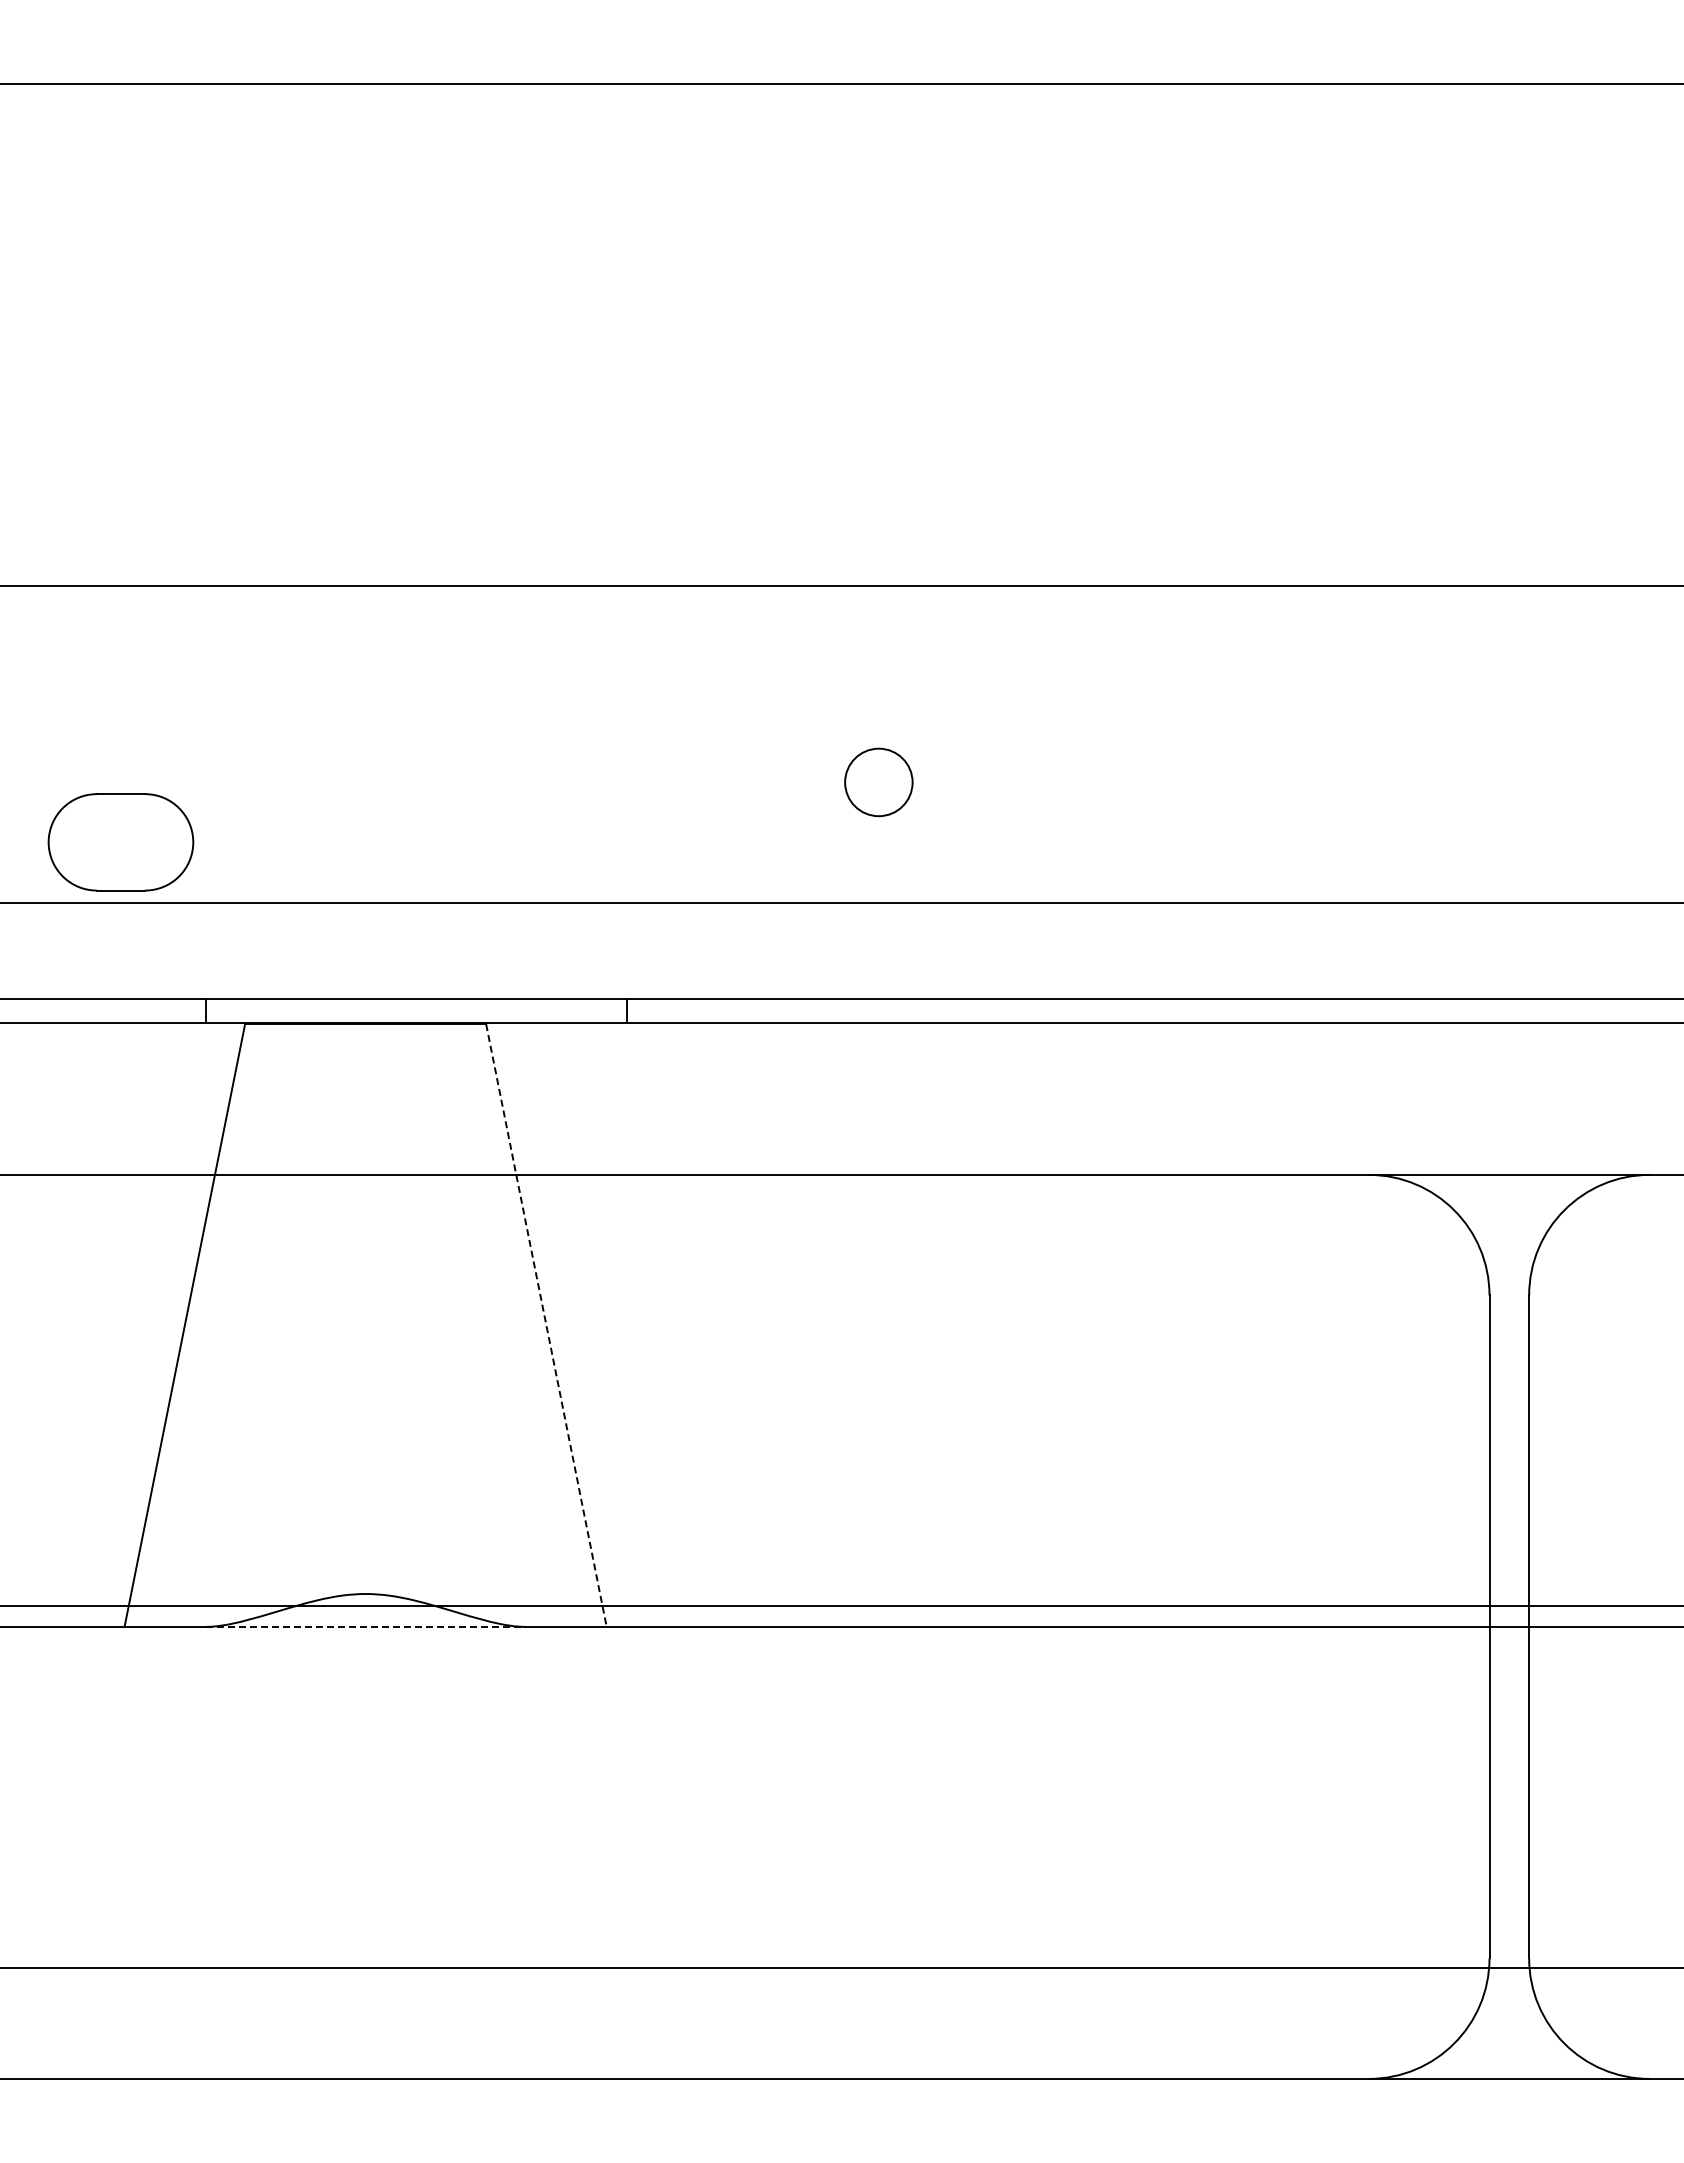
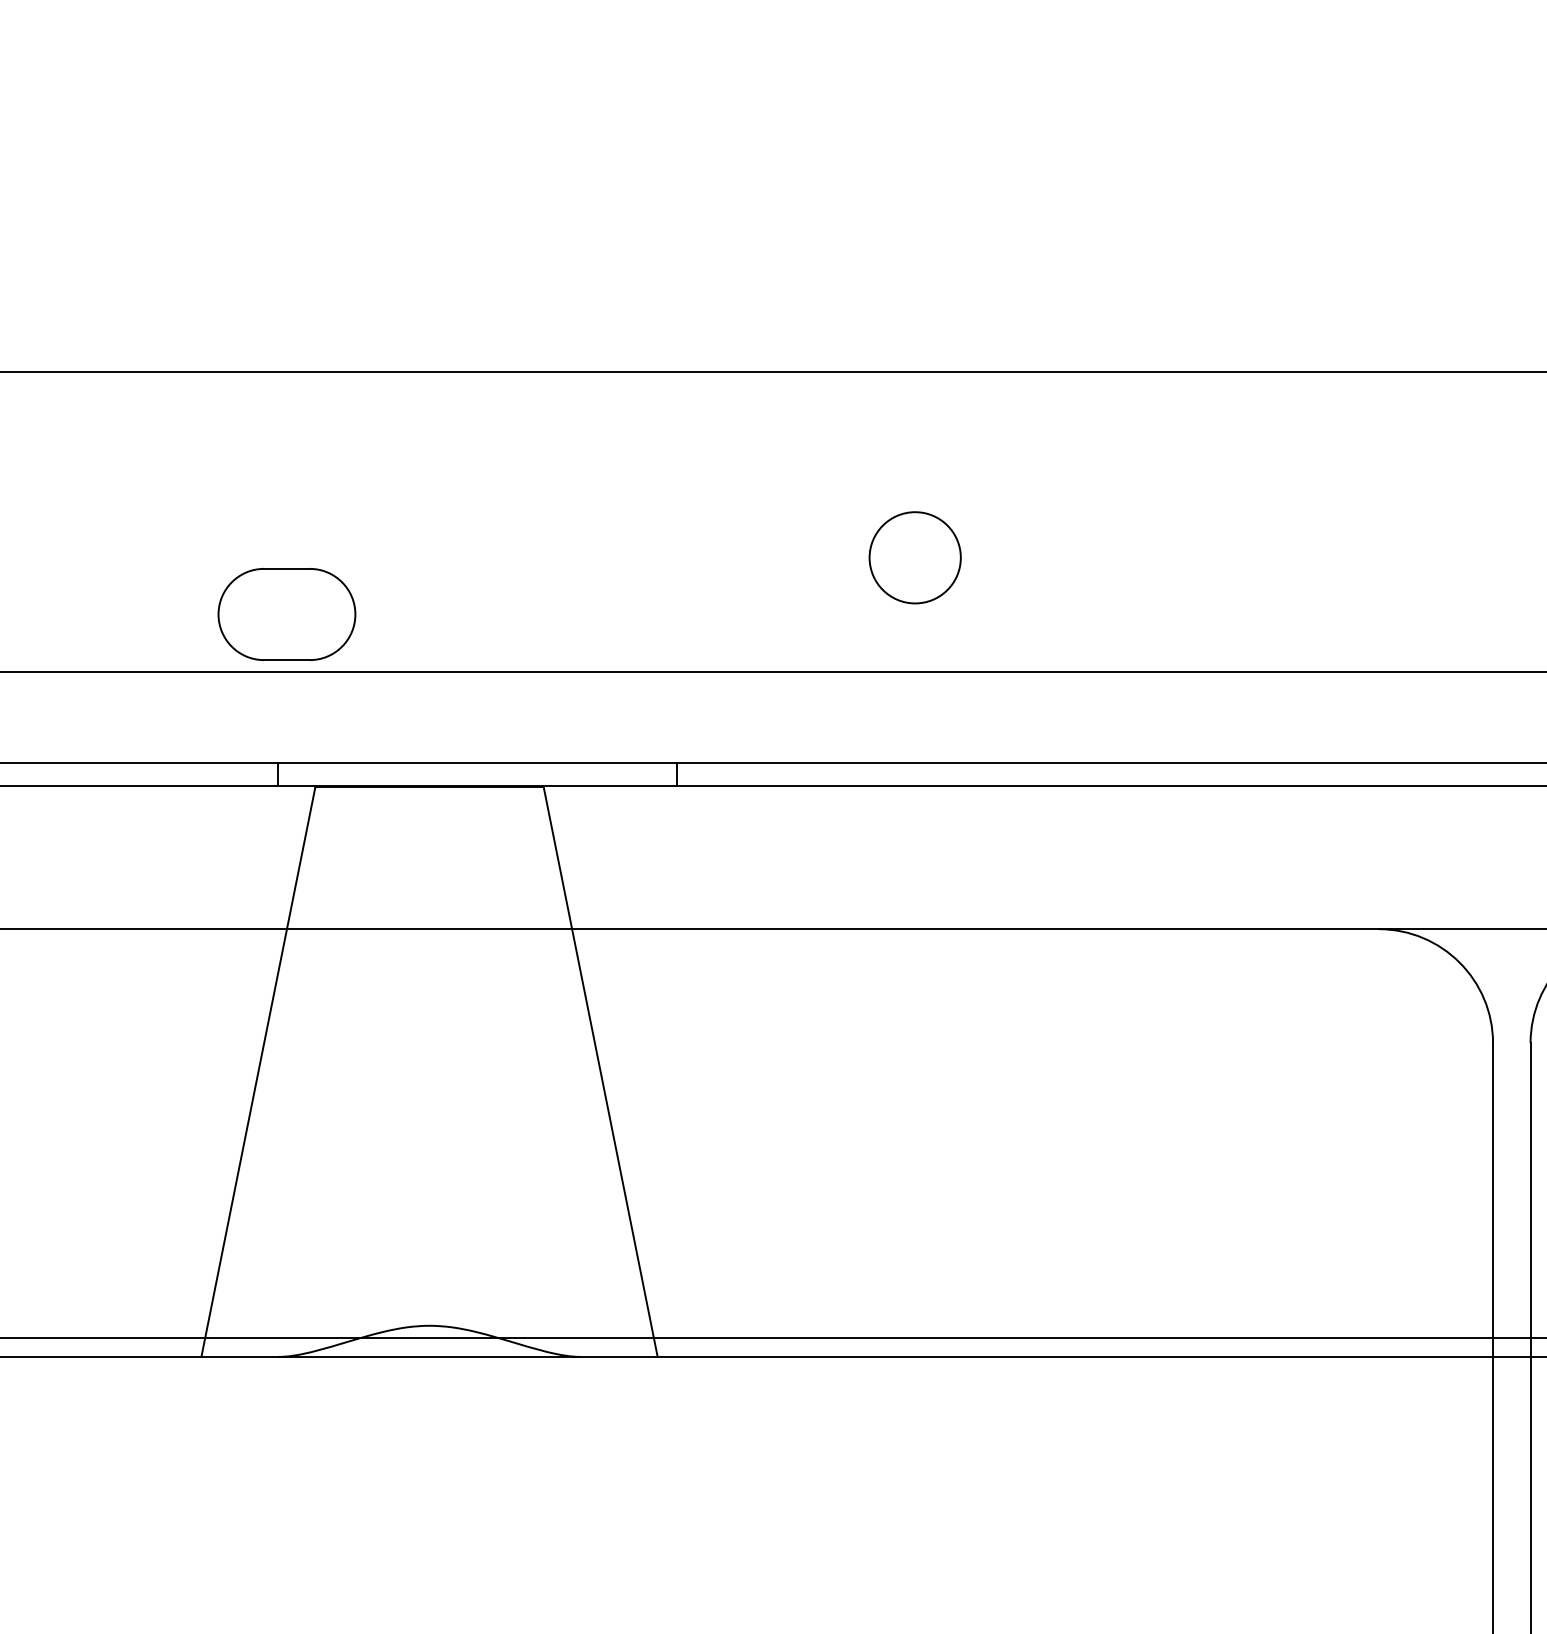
circle: (878, 782) -> (914, 557), size x1.43
part: (120, 842) -> (286, 614), moved
line: (546, 1326) -> (600, 1072), dashed -> solid
line: (366, 1626) -> (430, 1356), dashed -> solid

